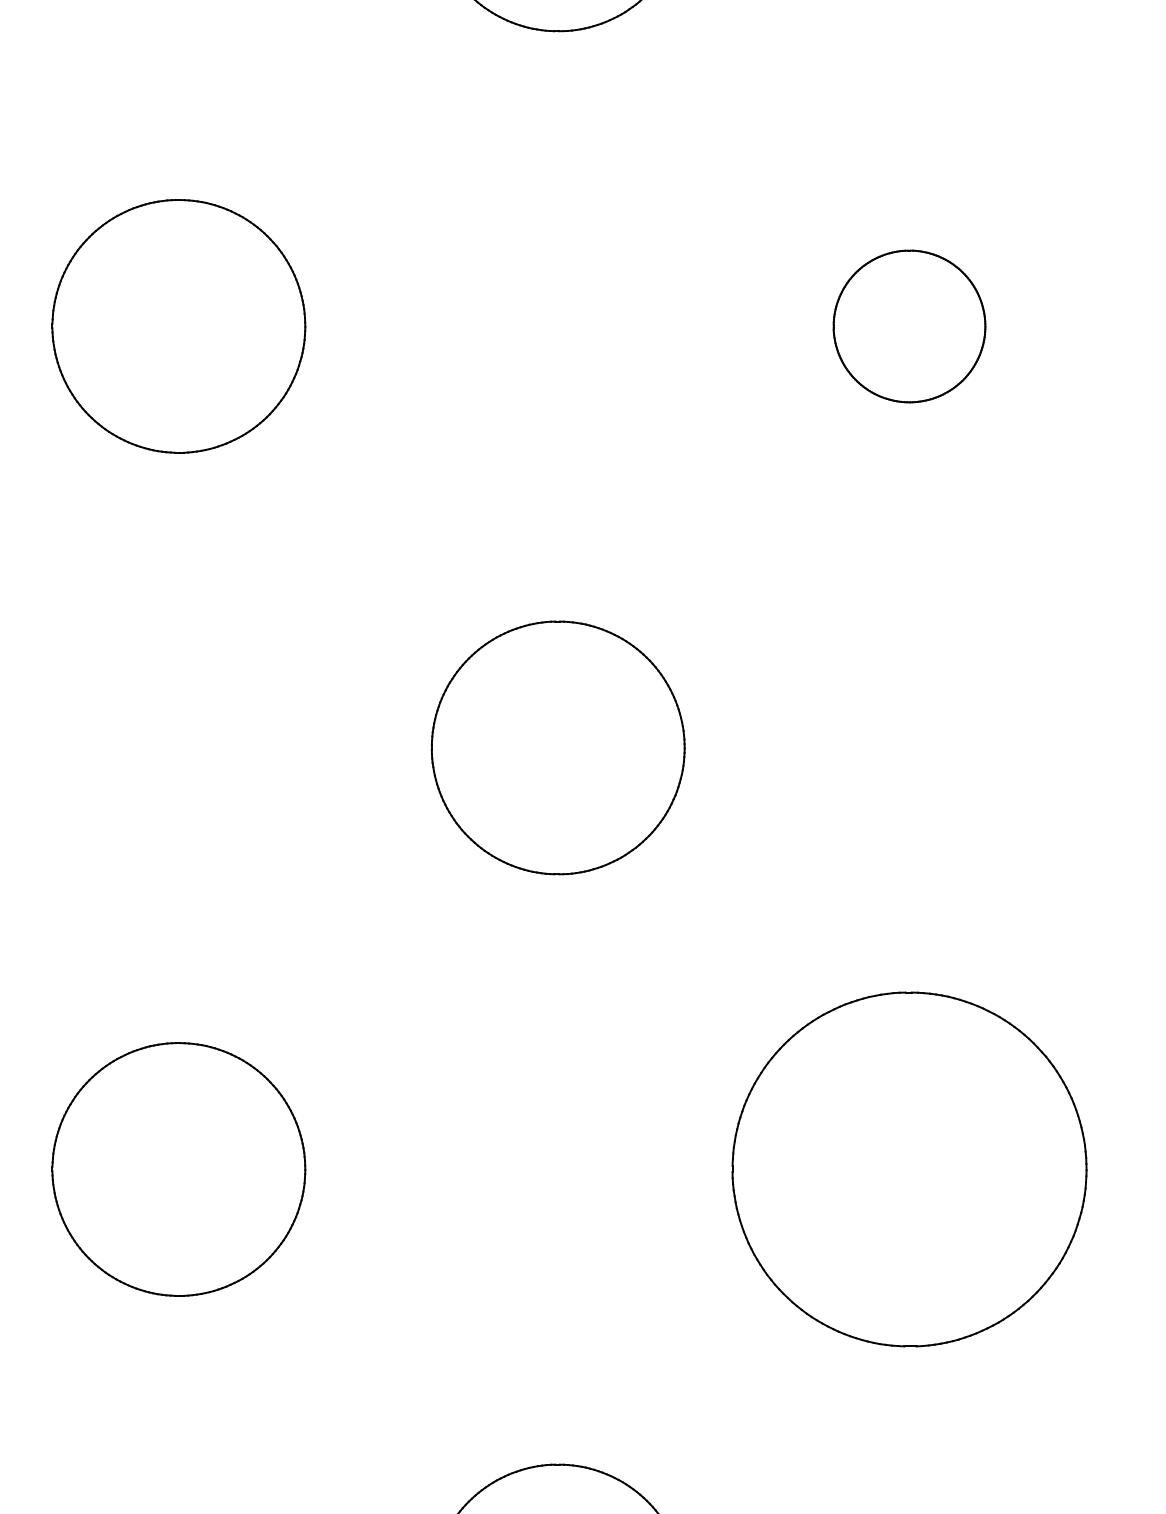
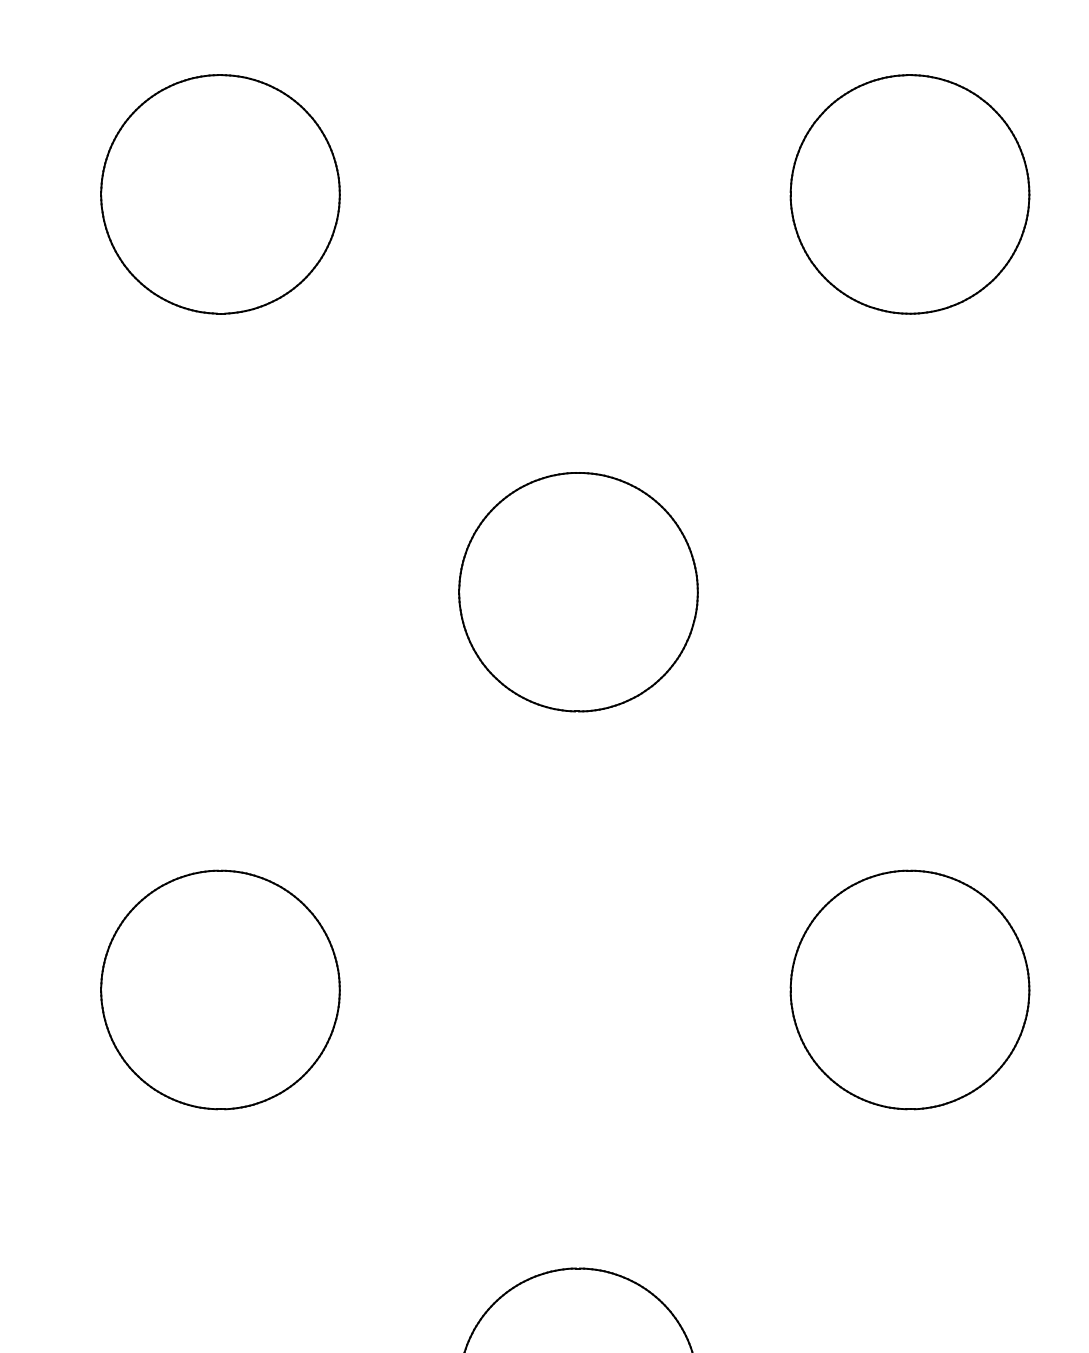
part: (909, 326) -> (910, 194), size x1.67
part: (909, 1169) -> (910, 990), size x0.71

